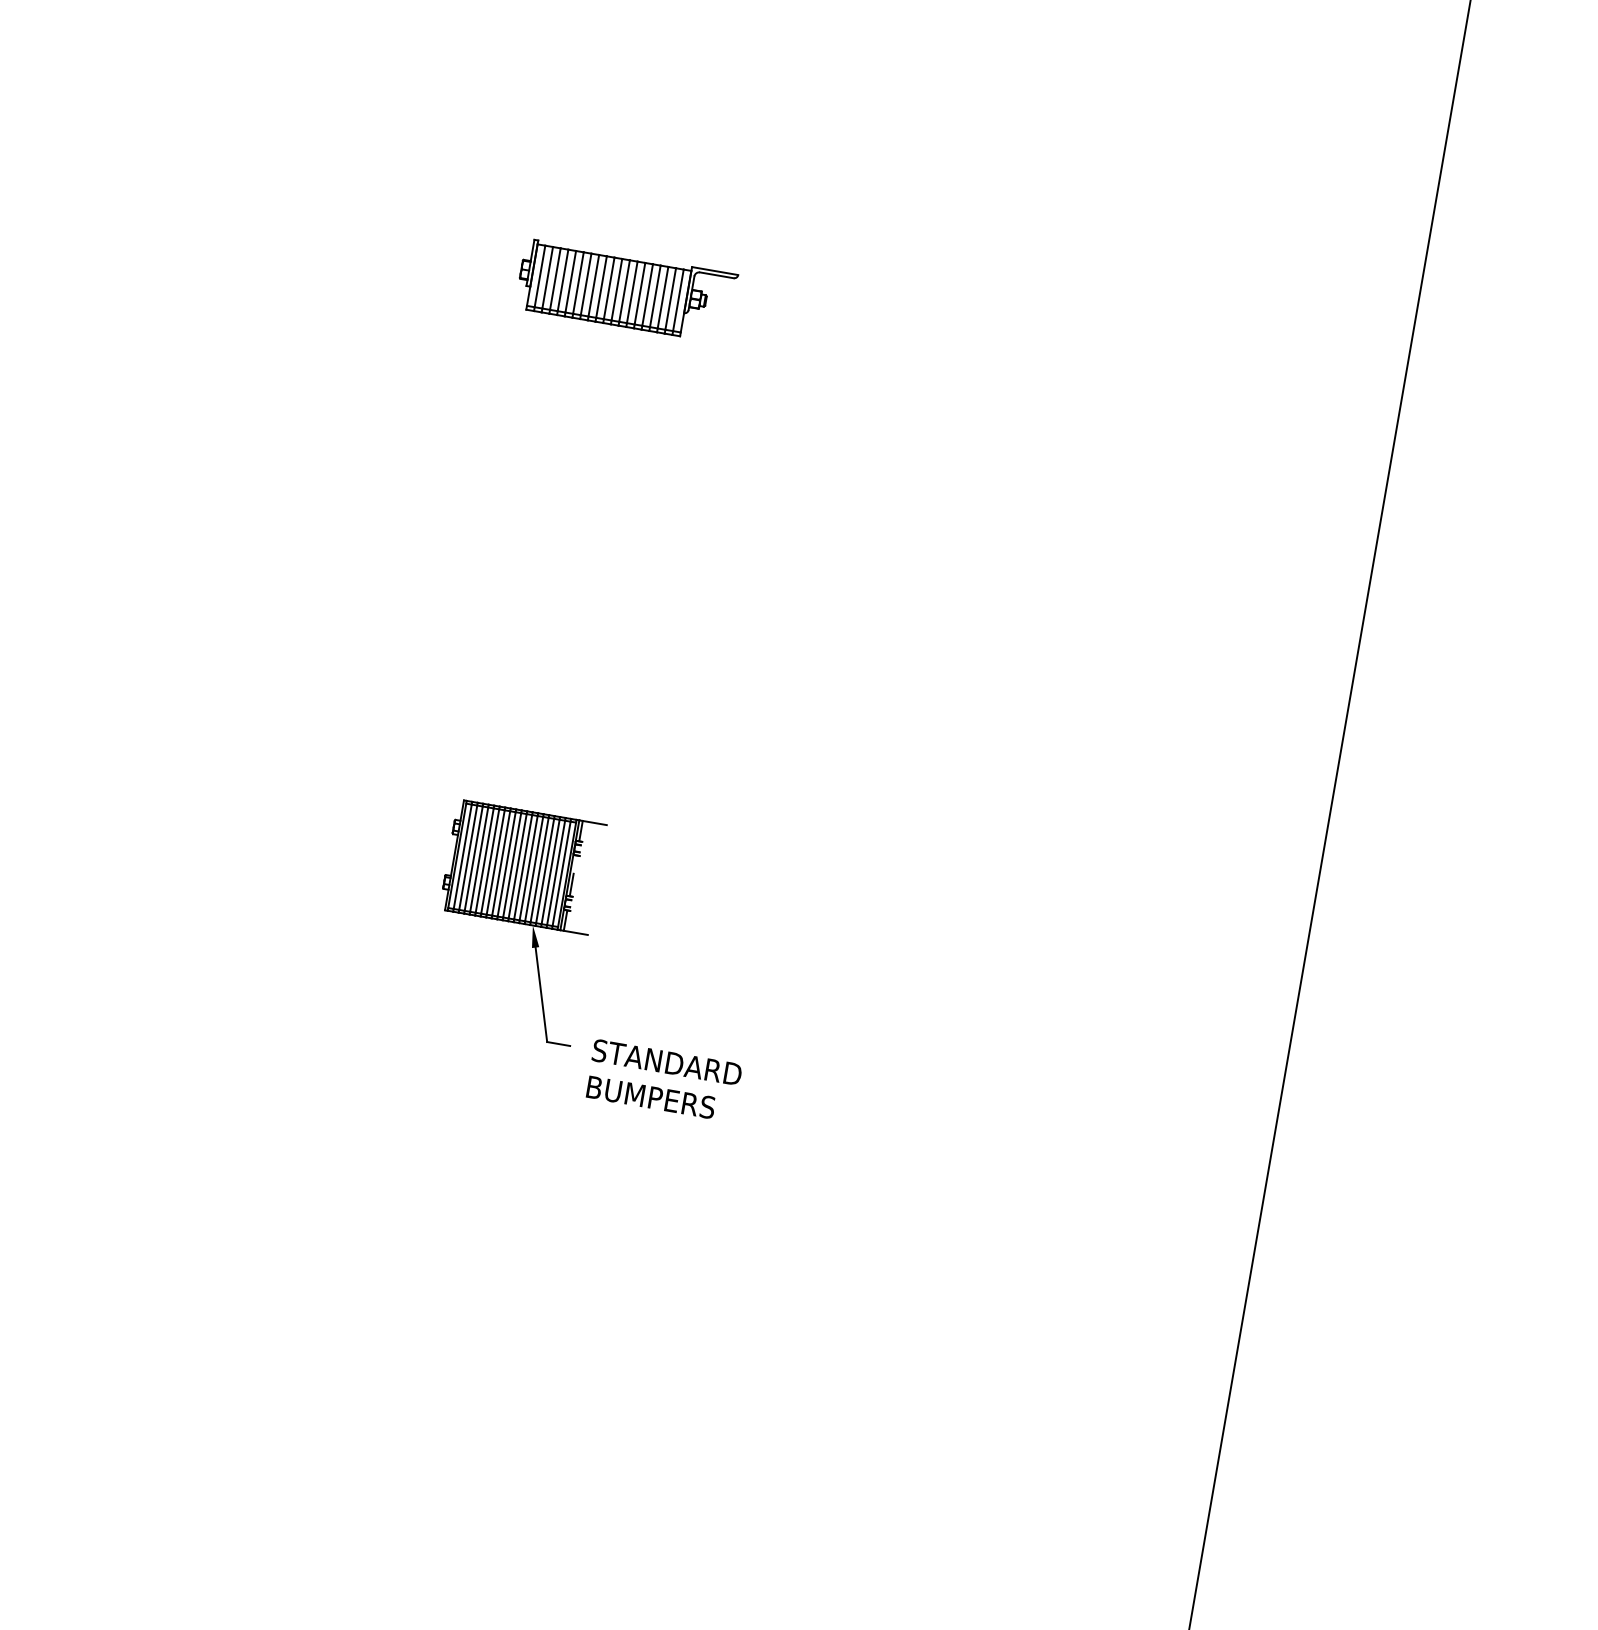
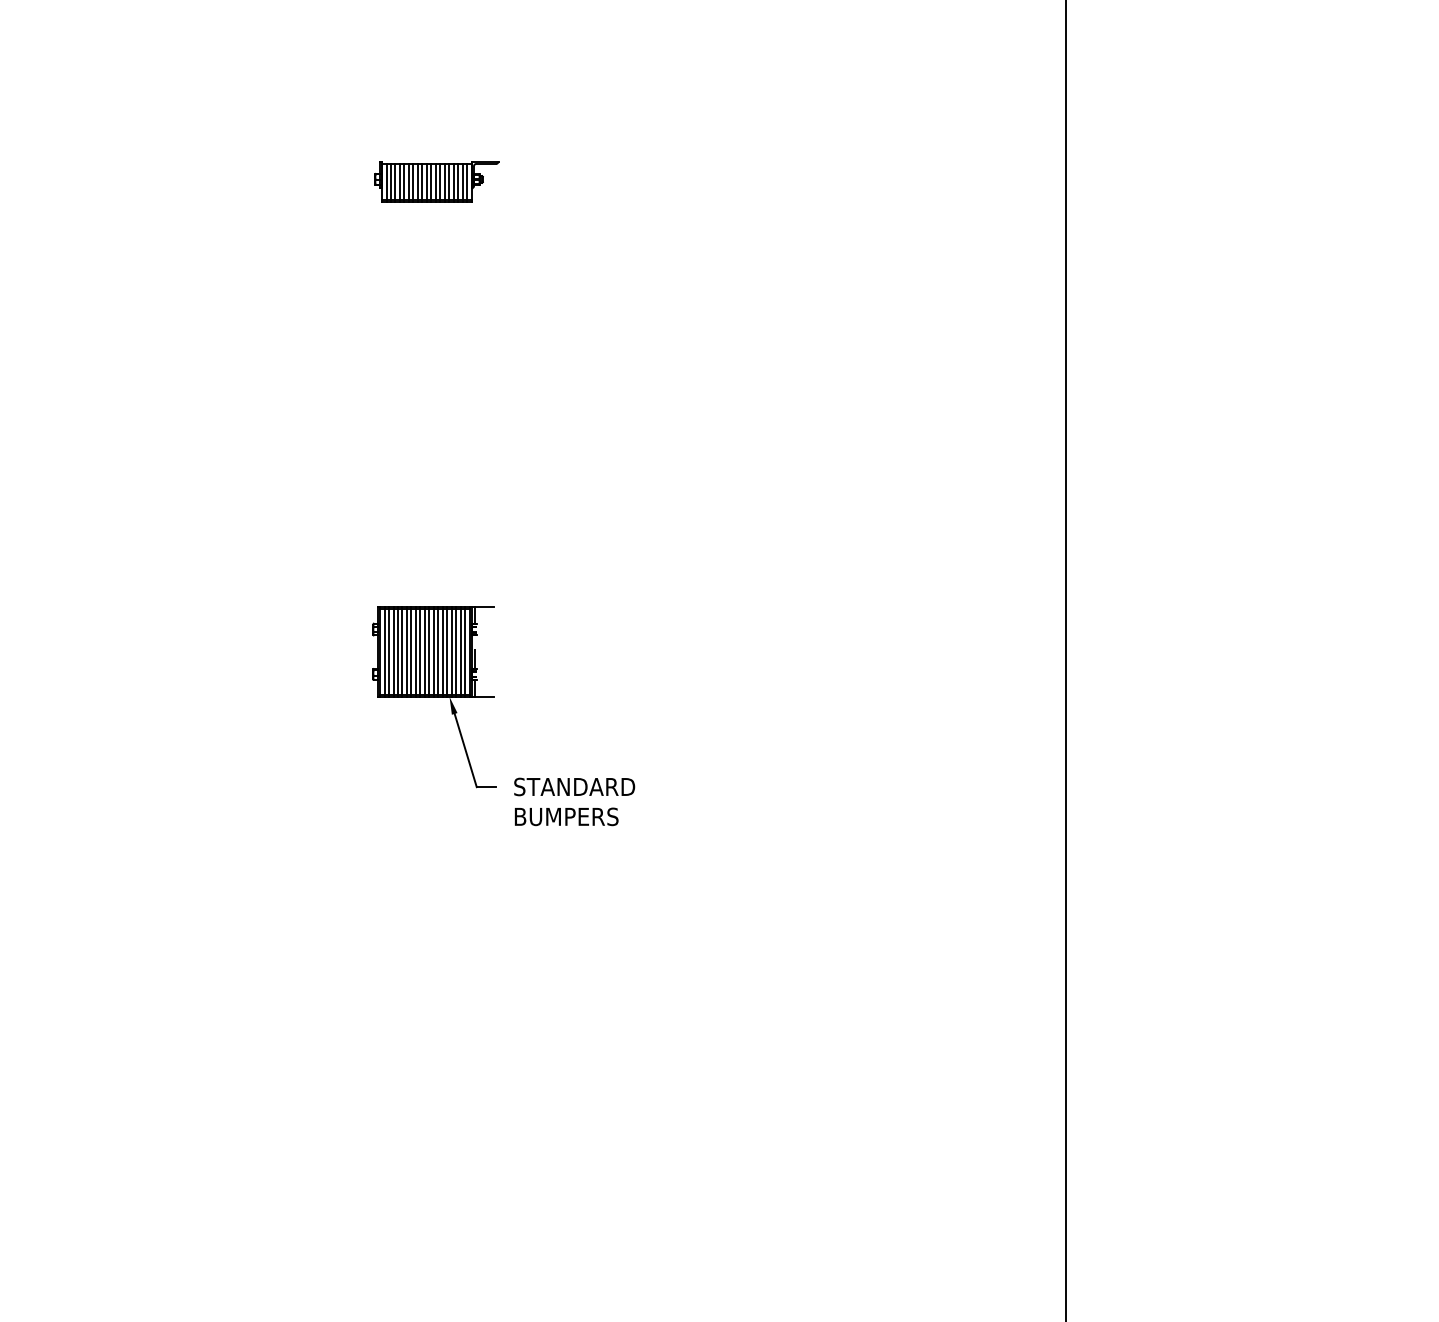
part: (626, 291) -> (436, 181), size x0.71

